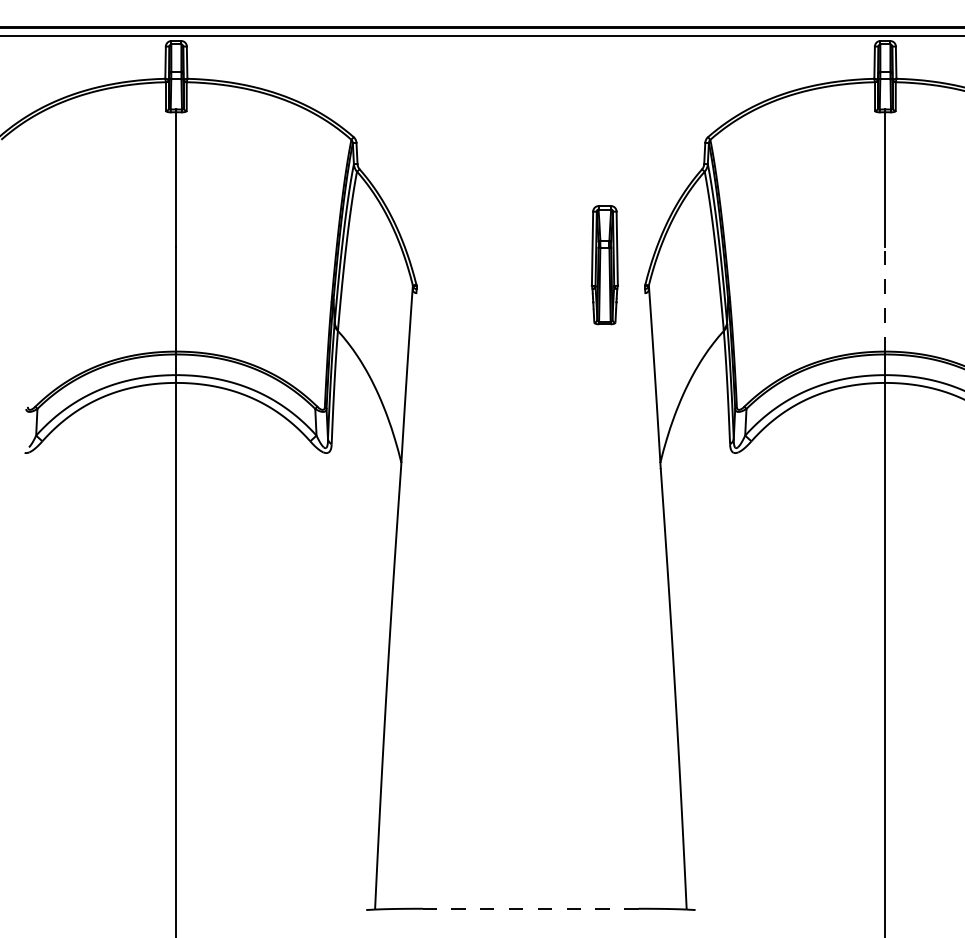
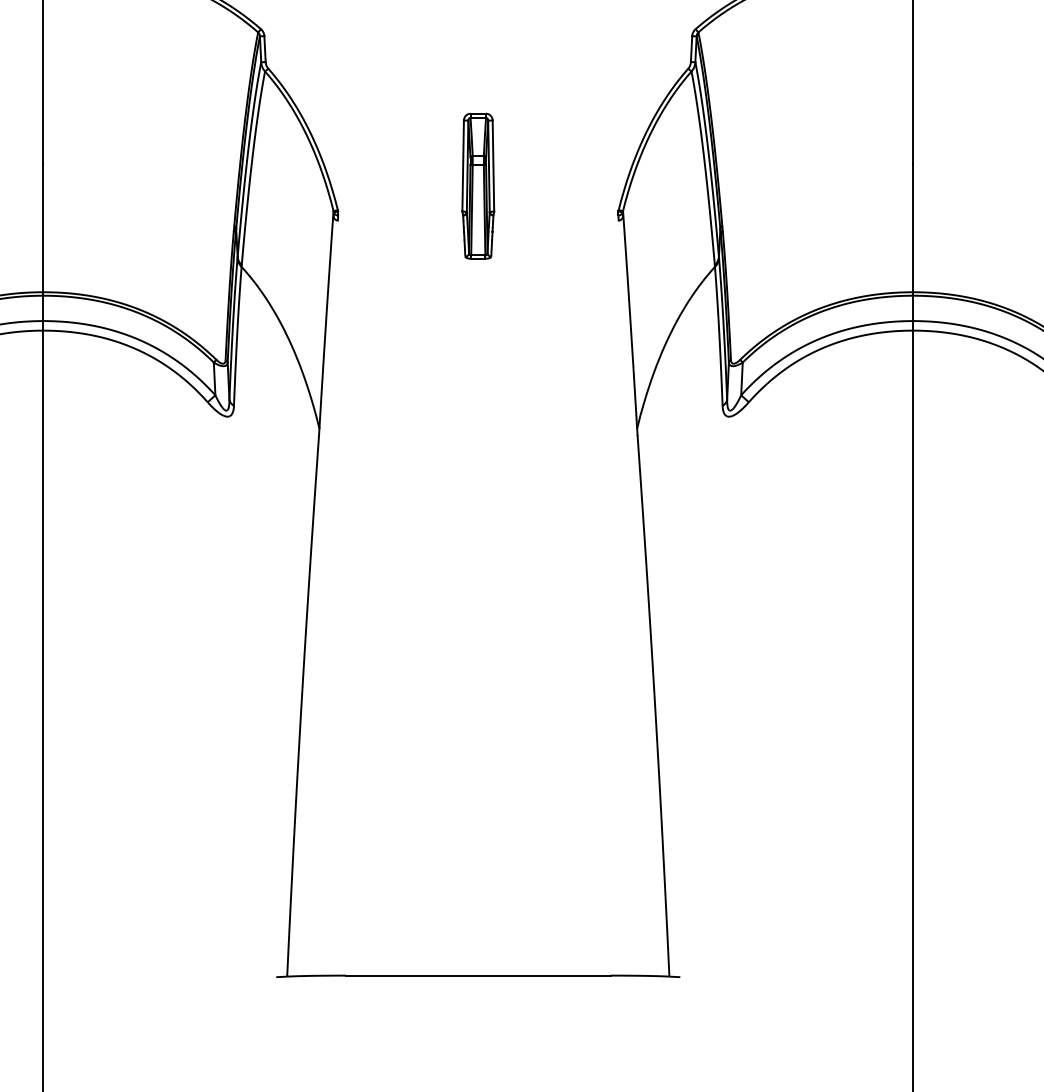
part: (604, 265) -> (477, 186), moved
line: (885, 298) -> (913, 227), dashed -> solid
line: (530, 908) -> (477, 975), dashed -> solid

